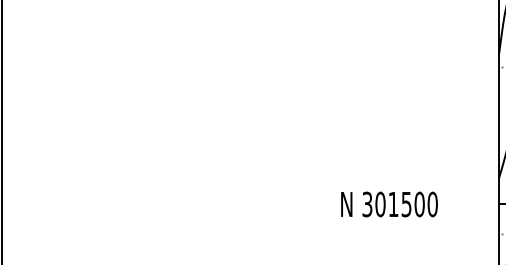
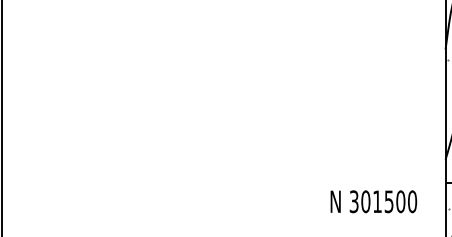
text: (389, 204) -> (373, 201), moved

